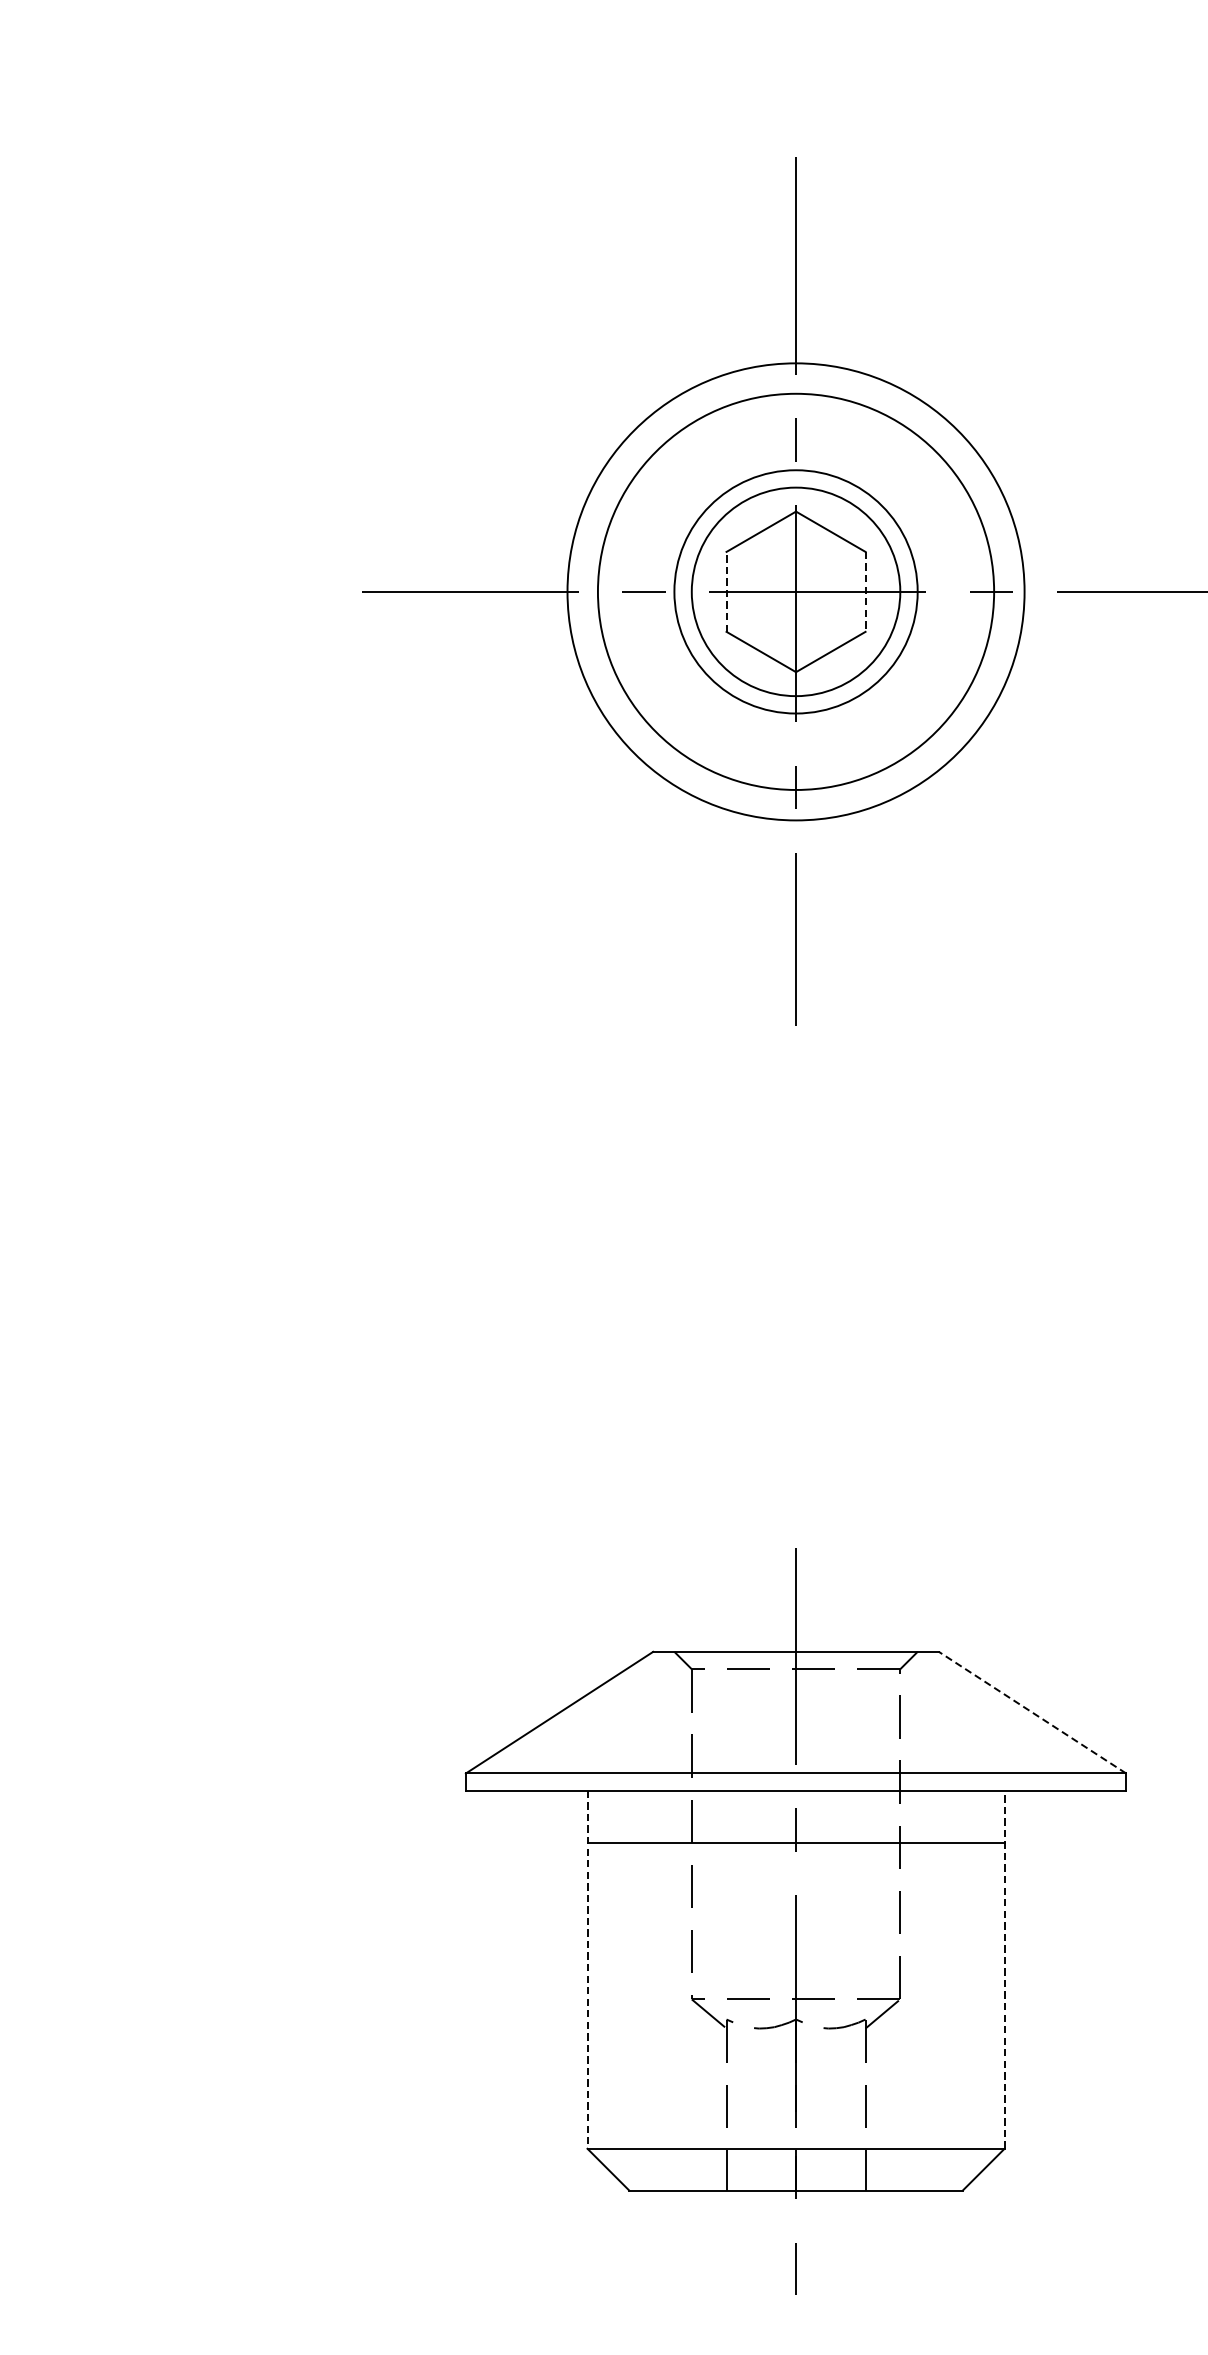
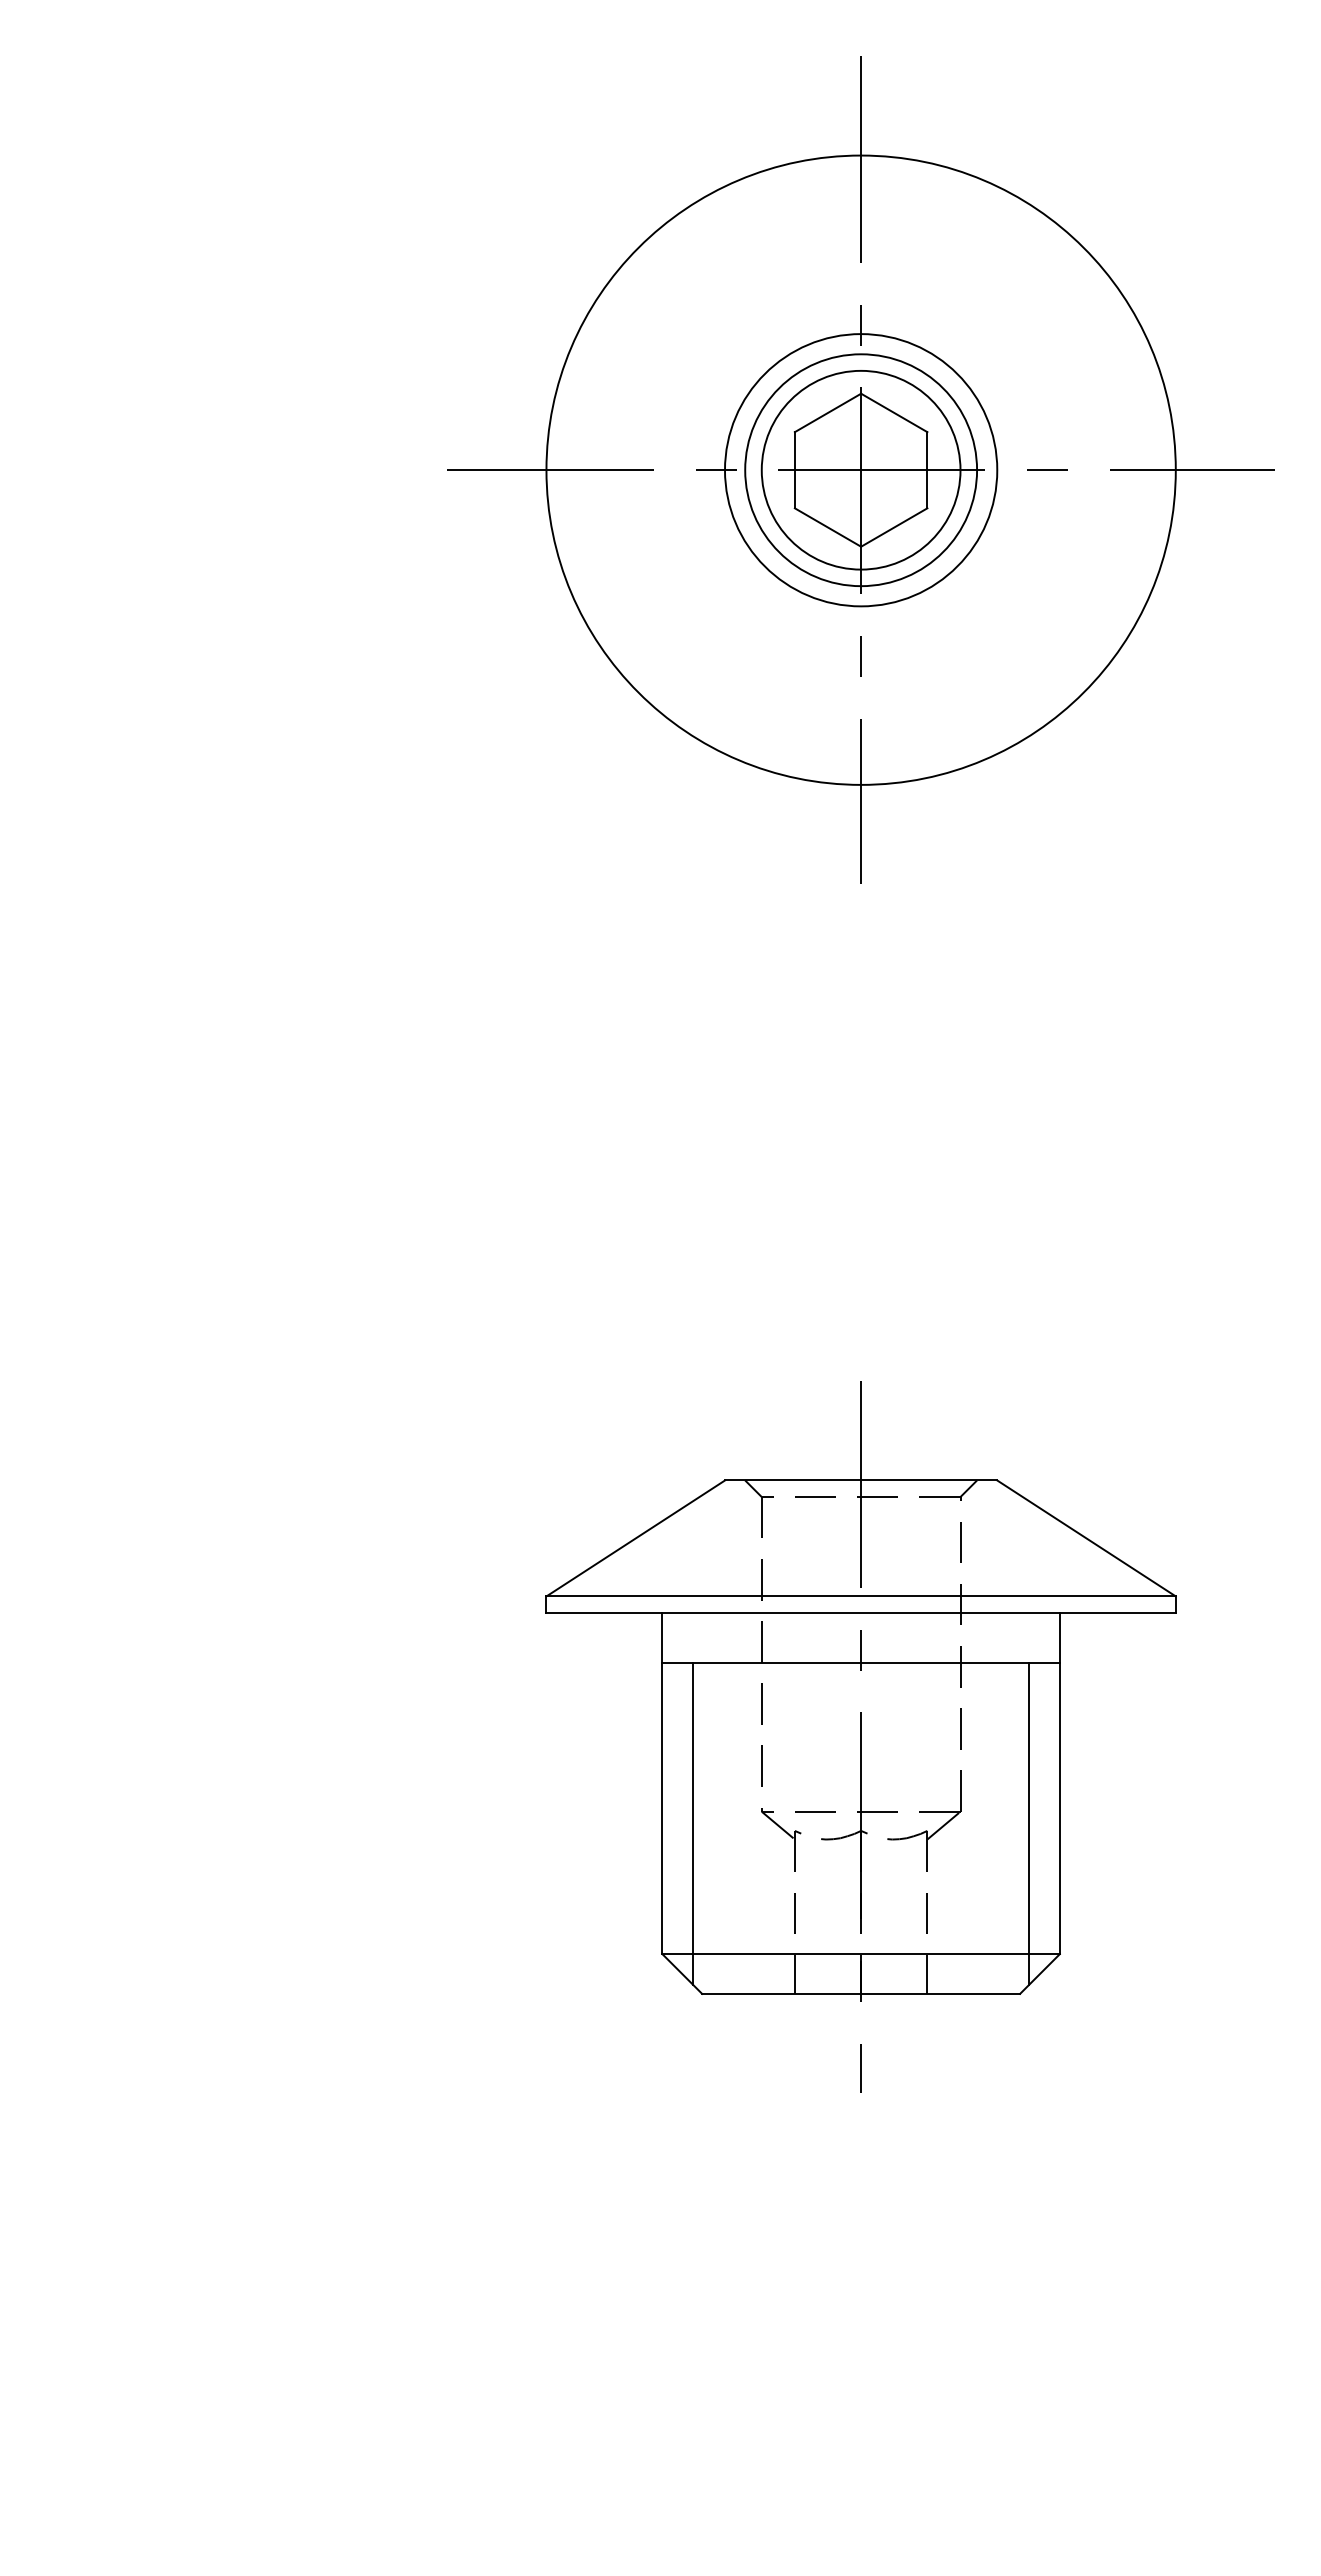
line: (726, 591) -> (794, 469), dashed -> solid
circle: (795, 591) -> (860, 469), size x1.67
circle: (796, 592) -> (861, 470), size x0.62
line: (865, 592) -> (927, 470), dashed -> solid
line: (1032, 1712) -> (1086, 1538), dashed -> solid
line: (587, 1969) -> (662, 1783), dashed -> solid
line: (1004, 1969) -> (1059, 1783), dashed -> solid
line: (619, 2011) -> (692, 1823), added
line: (972, 2011) -> (1029, 1823), added

